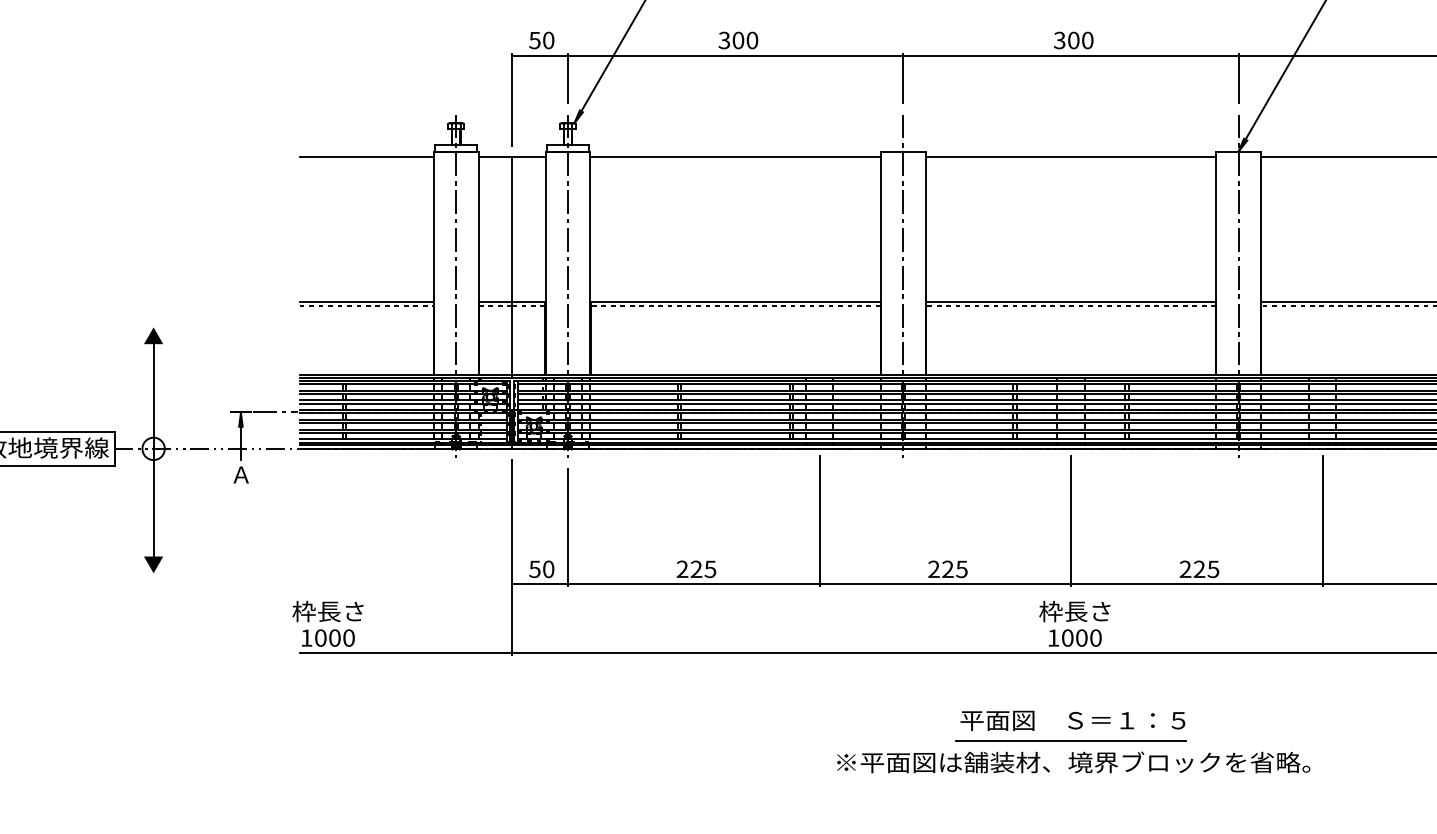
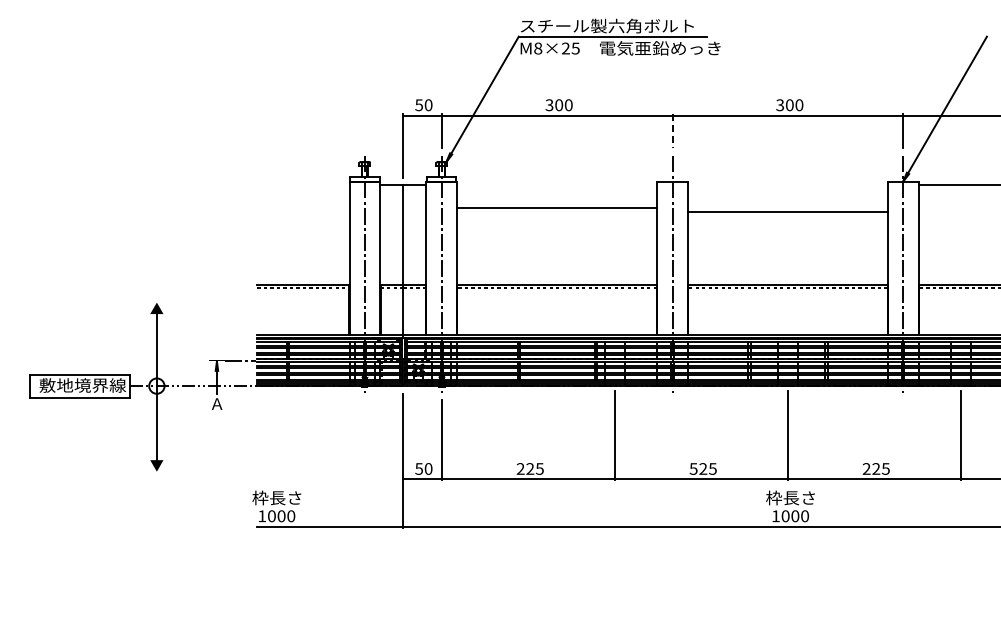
line: (903, 78) -> (672, 131), solid -> dashed
line: (366, 157) -> (303, 185), removed
line: (736, 157) -> (557, 208), moved
line: (1070, 157) -> (787, 212), moved
text: (933, 568) -> (693, 468), 225 -> 525
part: (1073, 741) -> (789, 587), removed

